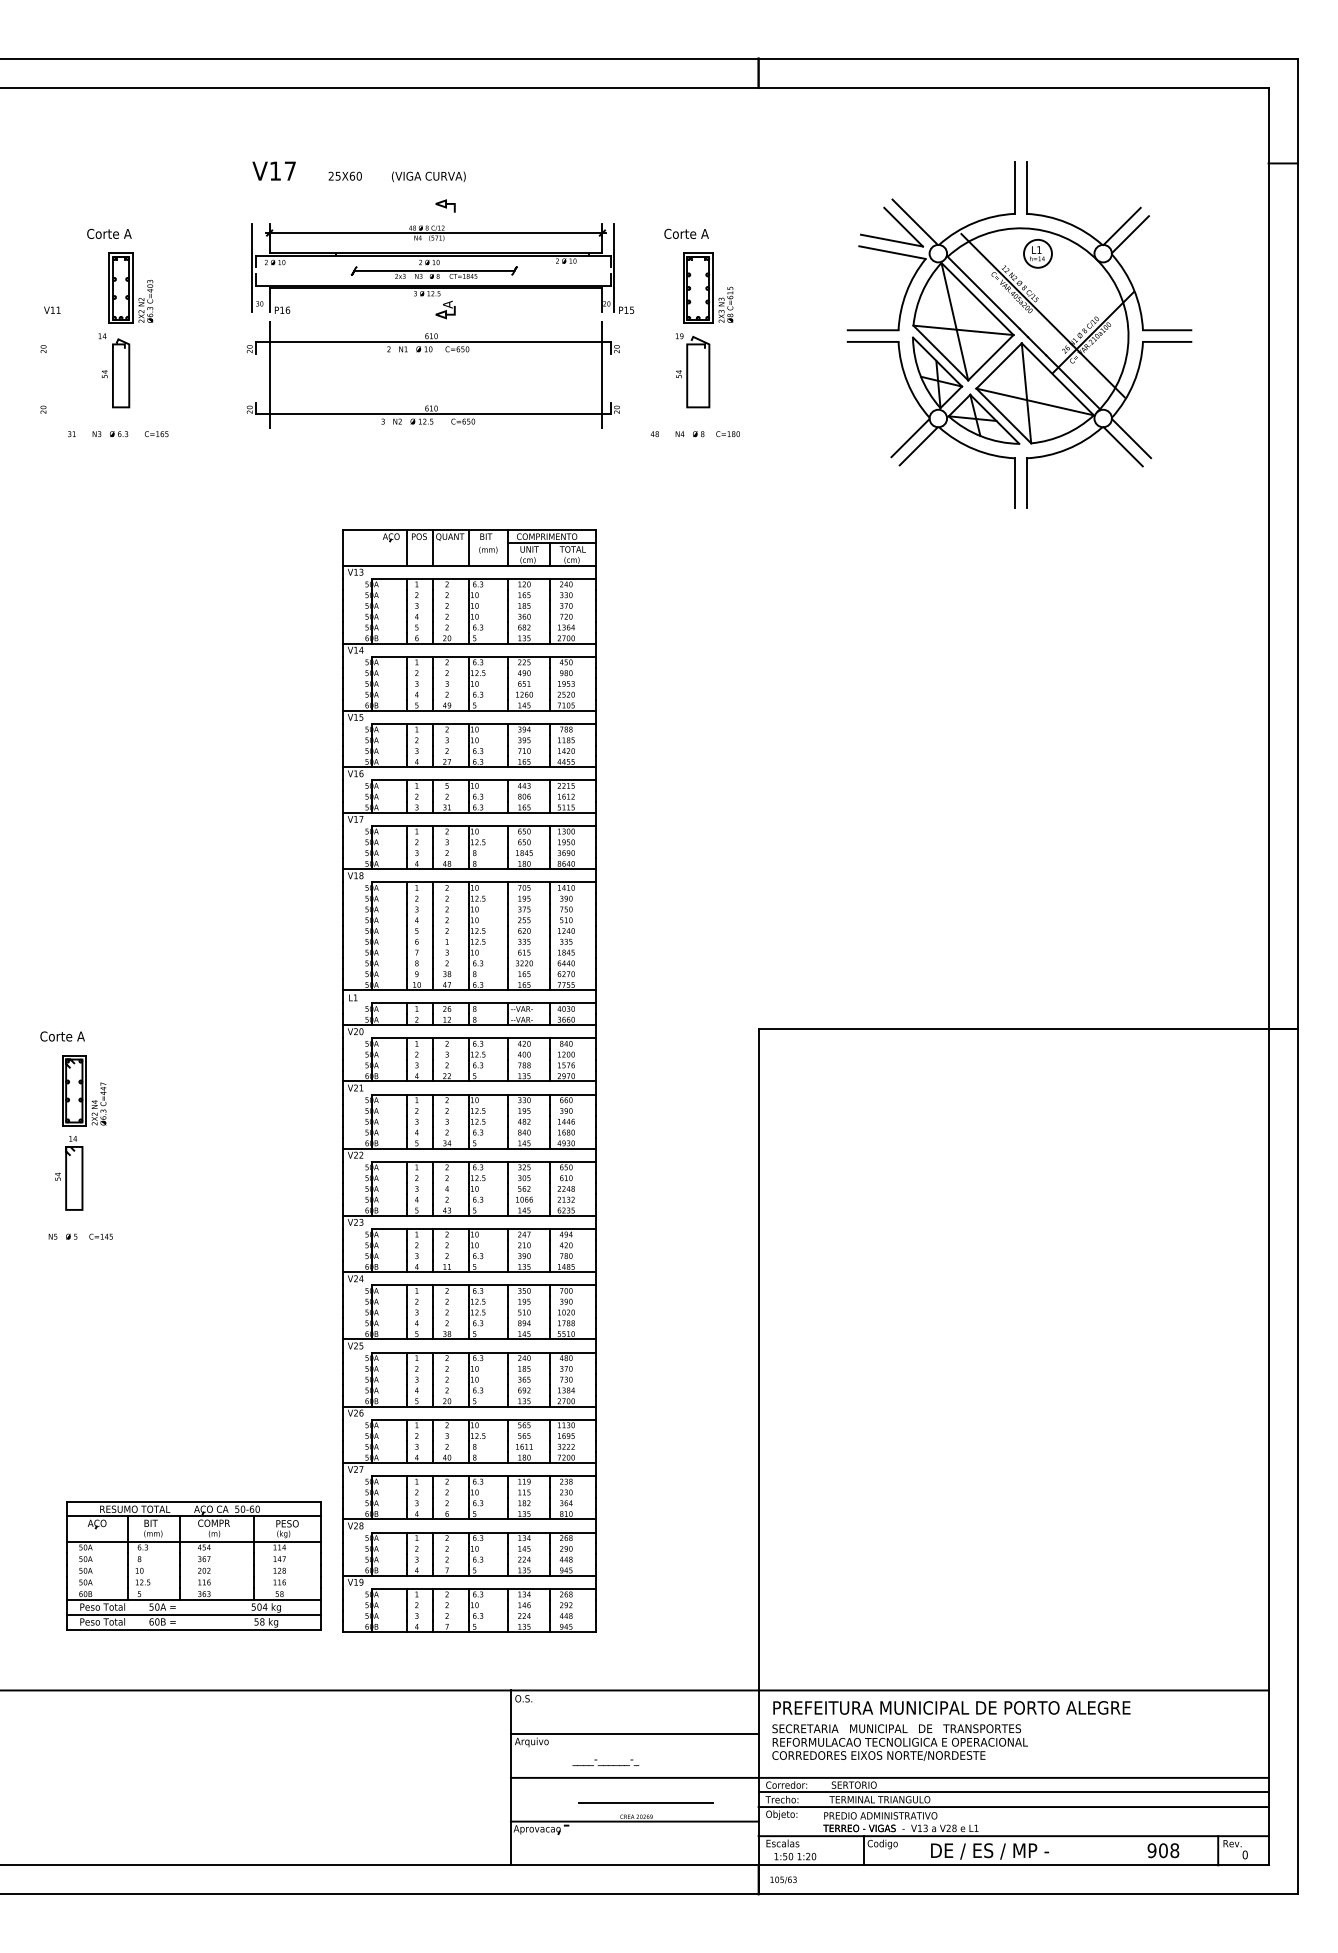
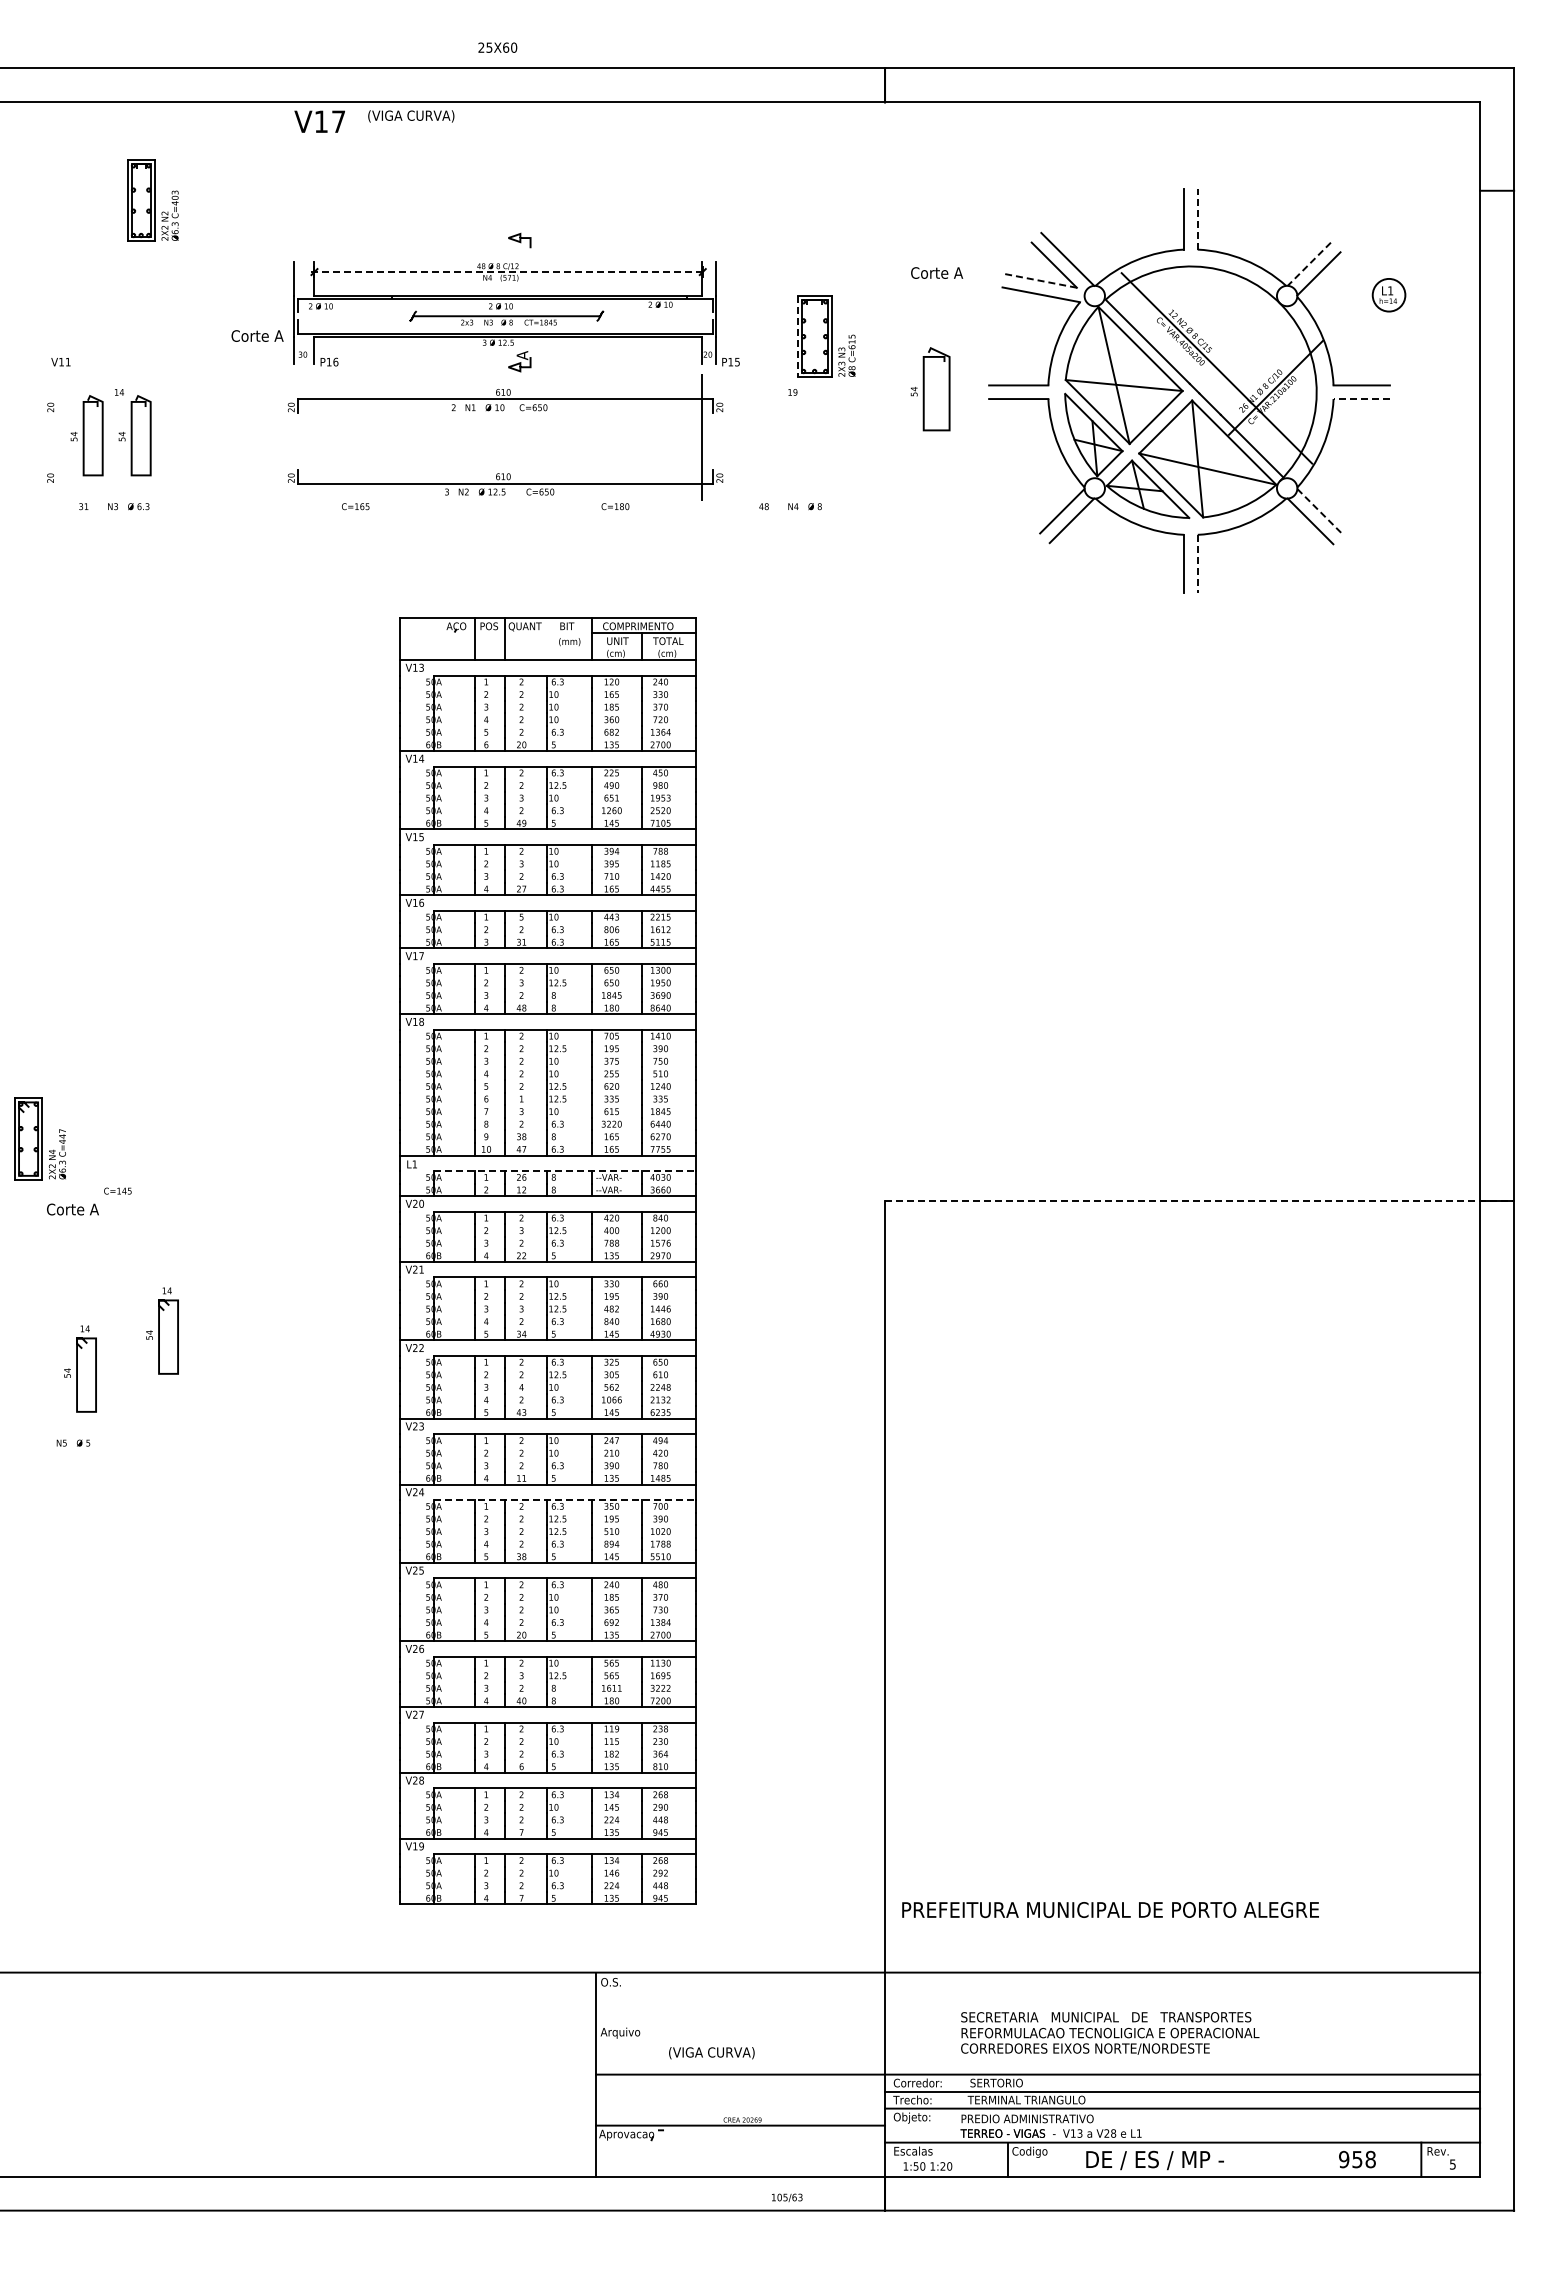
text: (273, 170) -> (319, 121), moved
text: (345, 176) -> (497, 47), moved
text: (429, 176) -> (411, 116), moved
line: (1026, 187) -> (1197, 218), solid -> dashed
line: (1122, 226) -> (1309, 264), solid -> dashed
text: (109, 233) -> (257, 335), moved
line: (435, 233) -> (508, 272), solid -> dashed
text: (686, 233) -> (937, 272), moved
line: (891, 240) -> (1040, 280), solid -> dashed
part: (1037, 254) -> (1388, 295), moved
part: (130, 288) -> (152, 200), moved
line: (683, 288) -> (797, 336), solid -> dashed
line: (1166, 342) -> (1361, 399), solid -> dashed
part: (692, 372) -> (930, 389), moved
part: (74, 373) -> (86, 435), added
line: (269, 374) -> (314, 437), removed
text: (156, 434) -> (355, 506), moved
text: (728, 434) -> (615, 506), moved
line: (1131, 439) -> (1320, 512), solid -> dashed
line: (1026, 482) -> (1197, 563), solid -> dashed
line: (468, 548) -> (546, 639), removed
line: (483, 1003) -> (564, 1170), solid -> dashed
line: (1028, 1028) -> (1199, 1200), solid -> dashed
part: (83, 1090) -> (39, 1138), moved
part: (139, 1140) -> (162, 1330), added
text: (100, 1236) -> (117, 1190), moved
line: (483, 1285) -> (564, 1499), solid -> dashed
part: (193, 1566) -> (225, 1827), removed
text: (951, 1707) -> (1110, 1909), moved
line: (634, 1734) -> (740, 2023), removed
text: (900, 1742) -> (1110, 2033), moved
text: (609, 1759) -> (710, 2053), ____-______-_ -> (VIGA CURVA)
line: (645, 1802) -> (753, 2103), removed
text: (1163, 1850) -> (1357, 2159), 908 -> 958
text: (1244, 1854) -> (1452, 2164), 0 -> 5
text: (783, 1879) -> (787, 2197), moved

